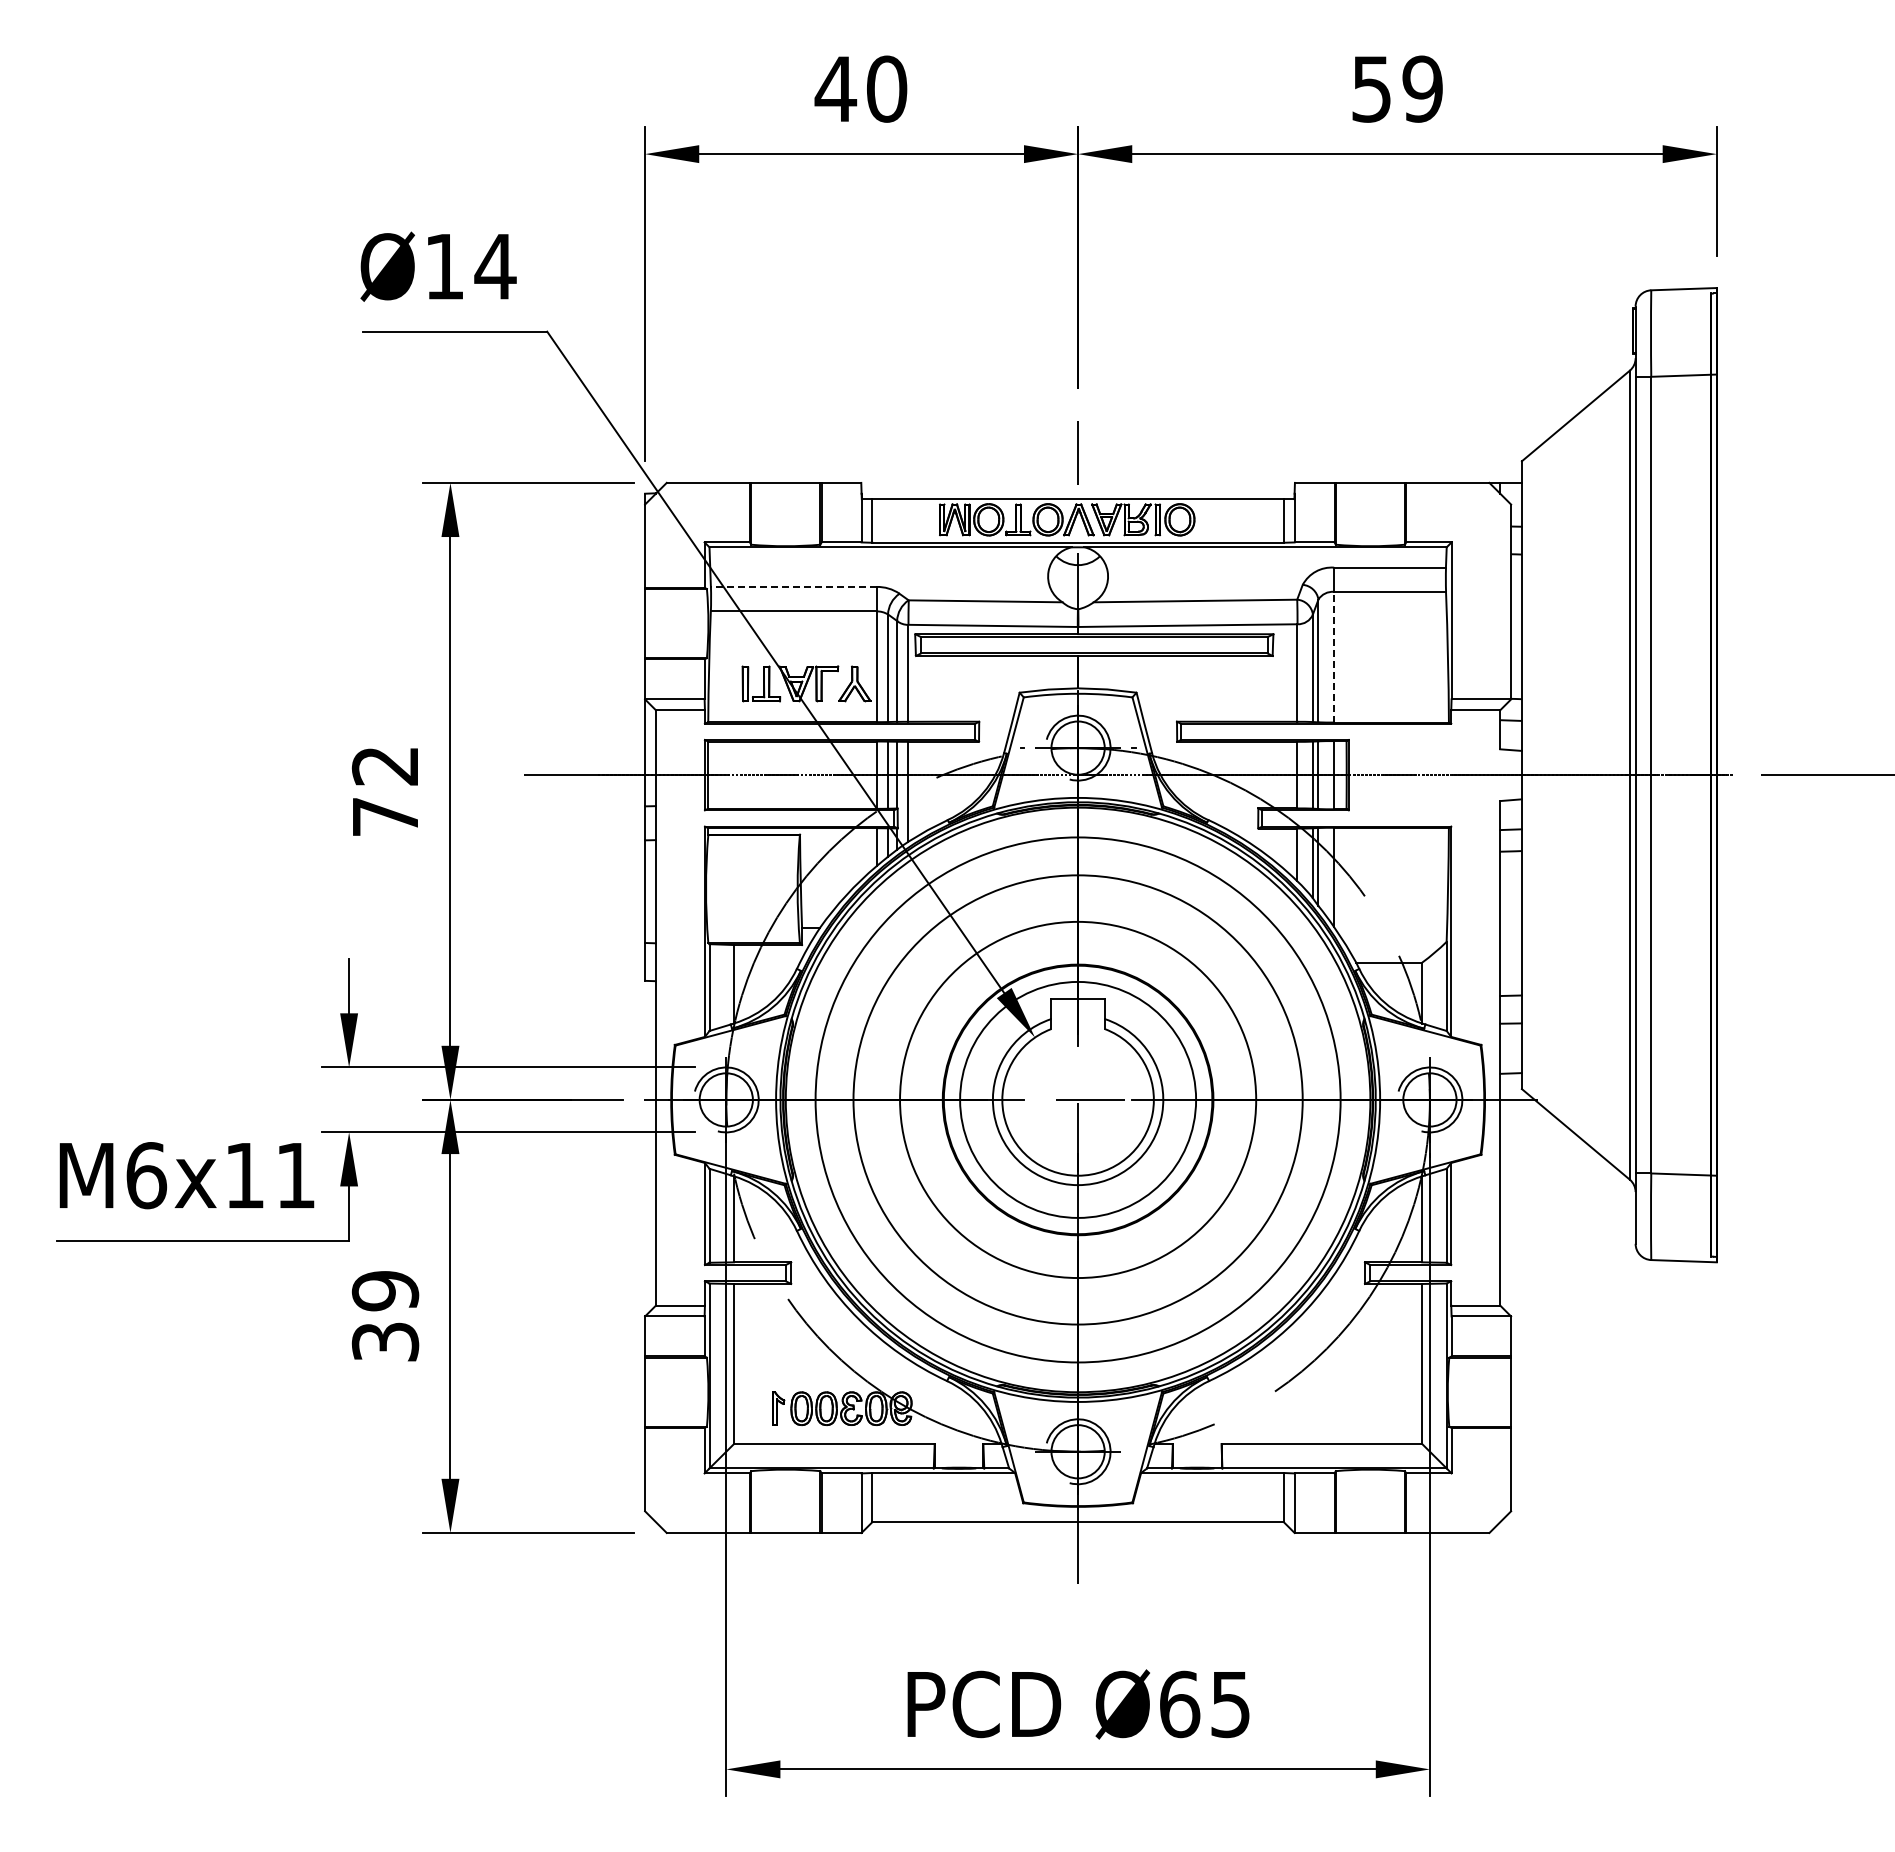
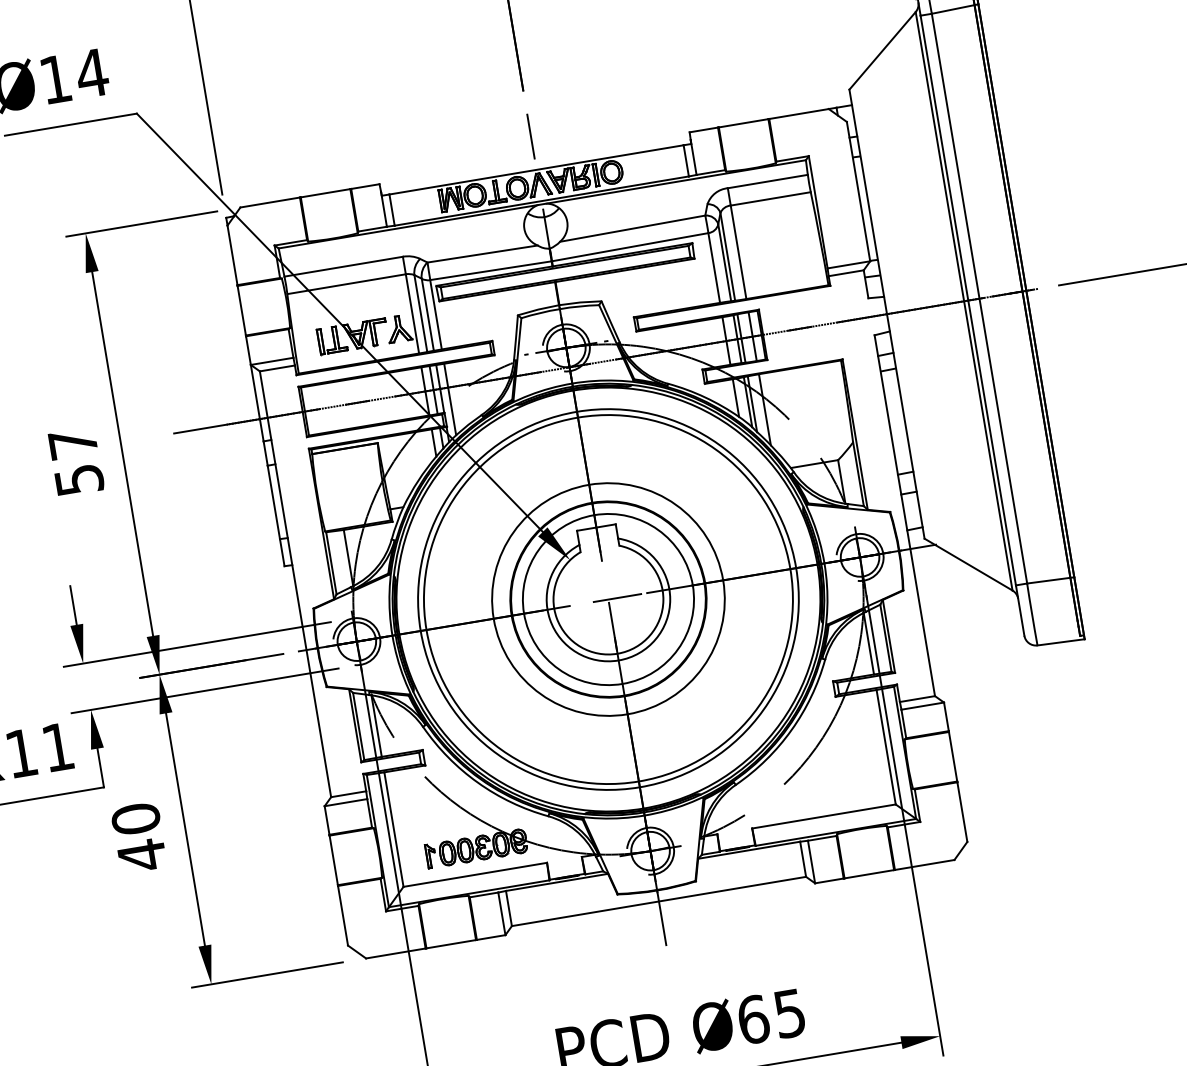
line: (793, 586) -> (343, 266), dashed -> solid
line: (1334, 656) -> (738, 251), dashed -> solid
text: (385, 791) -> (76, 461), 72 -> 57
circle: (1077, 1099) -> (607, 599), size x0.71
circle: (1077, 1099) -> (607, 599), size x1.43
text: (385, 1316) -> (139, 837), 39 -> 40

